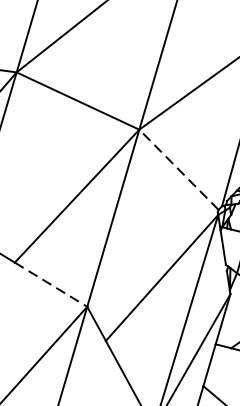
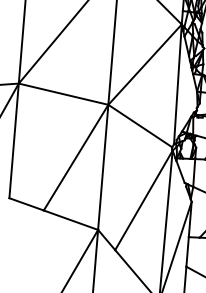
line: (178, 168) -> (139, 125), dashed -> solid
line: (50, 284) -> (70, 220), dashed -> solid

